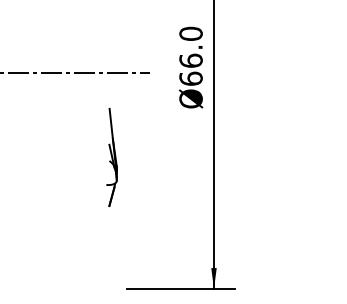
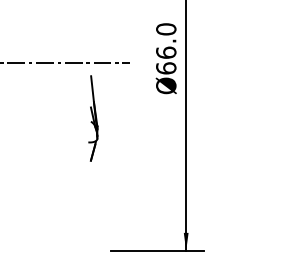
part: (111, 157) -> (92, 118), moved

